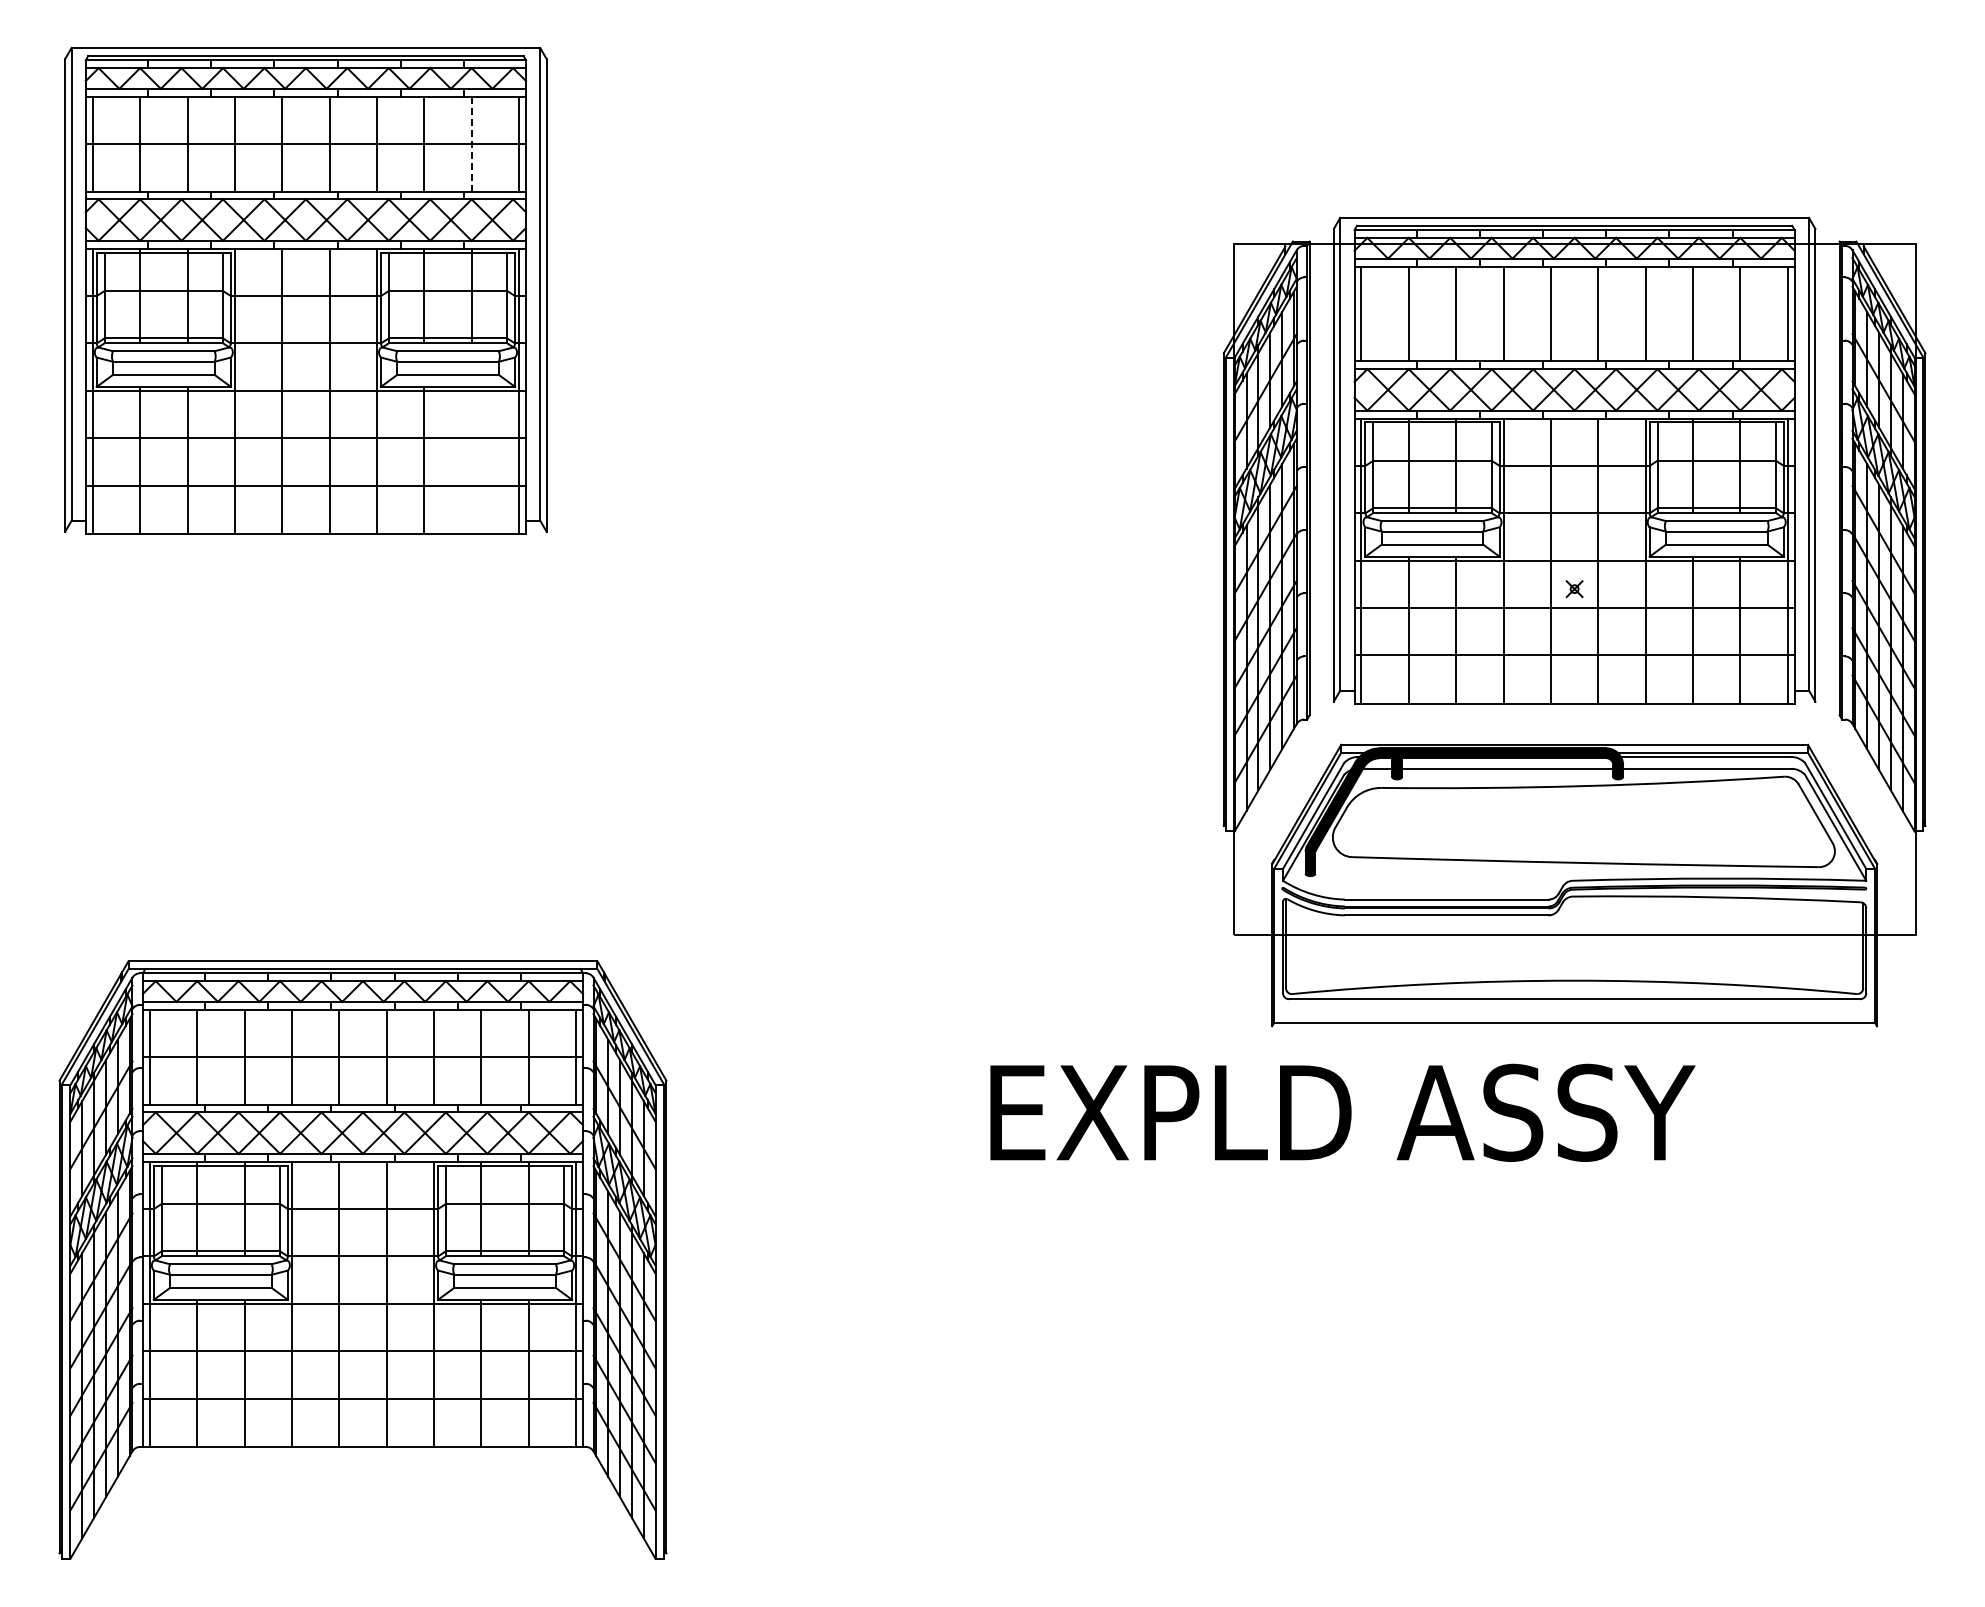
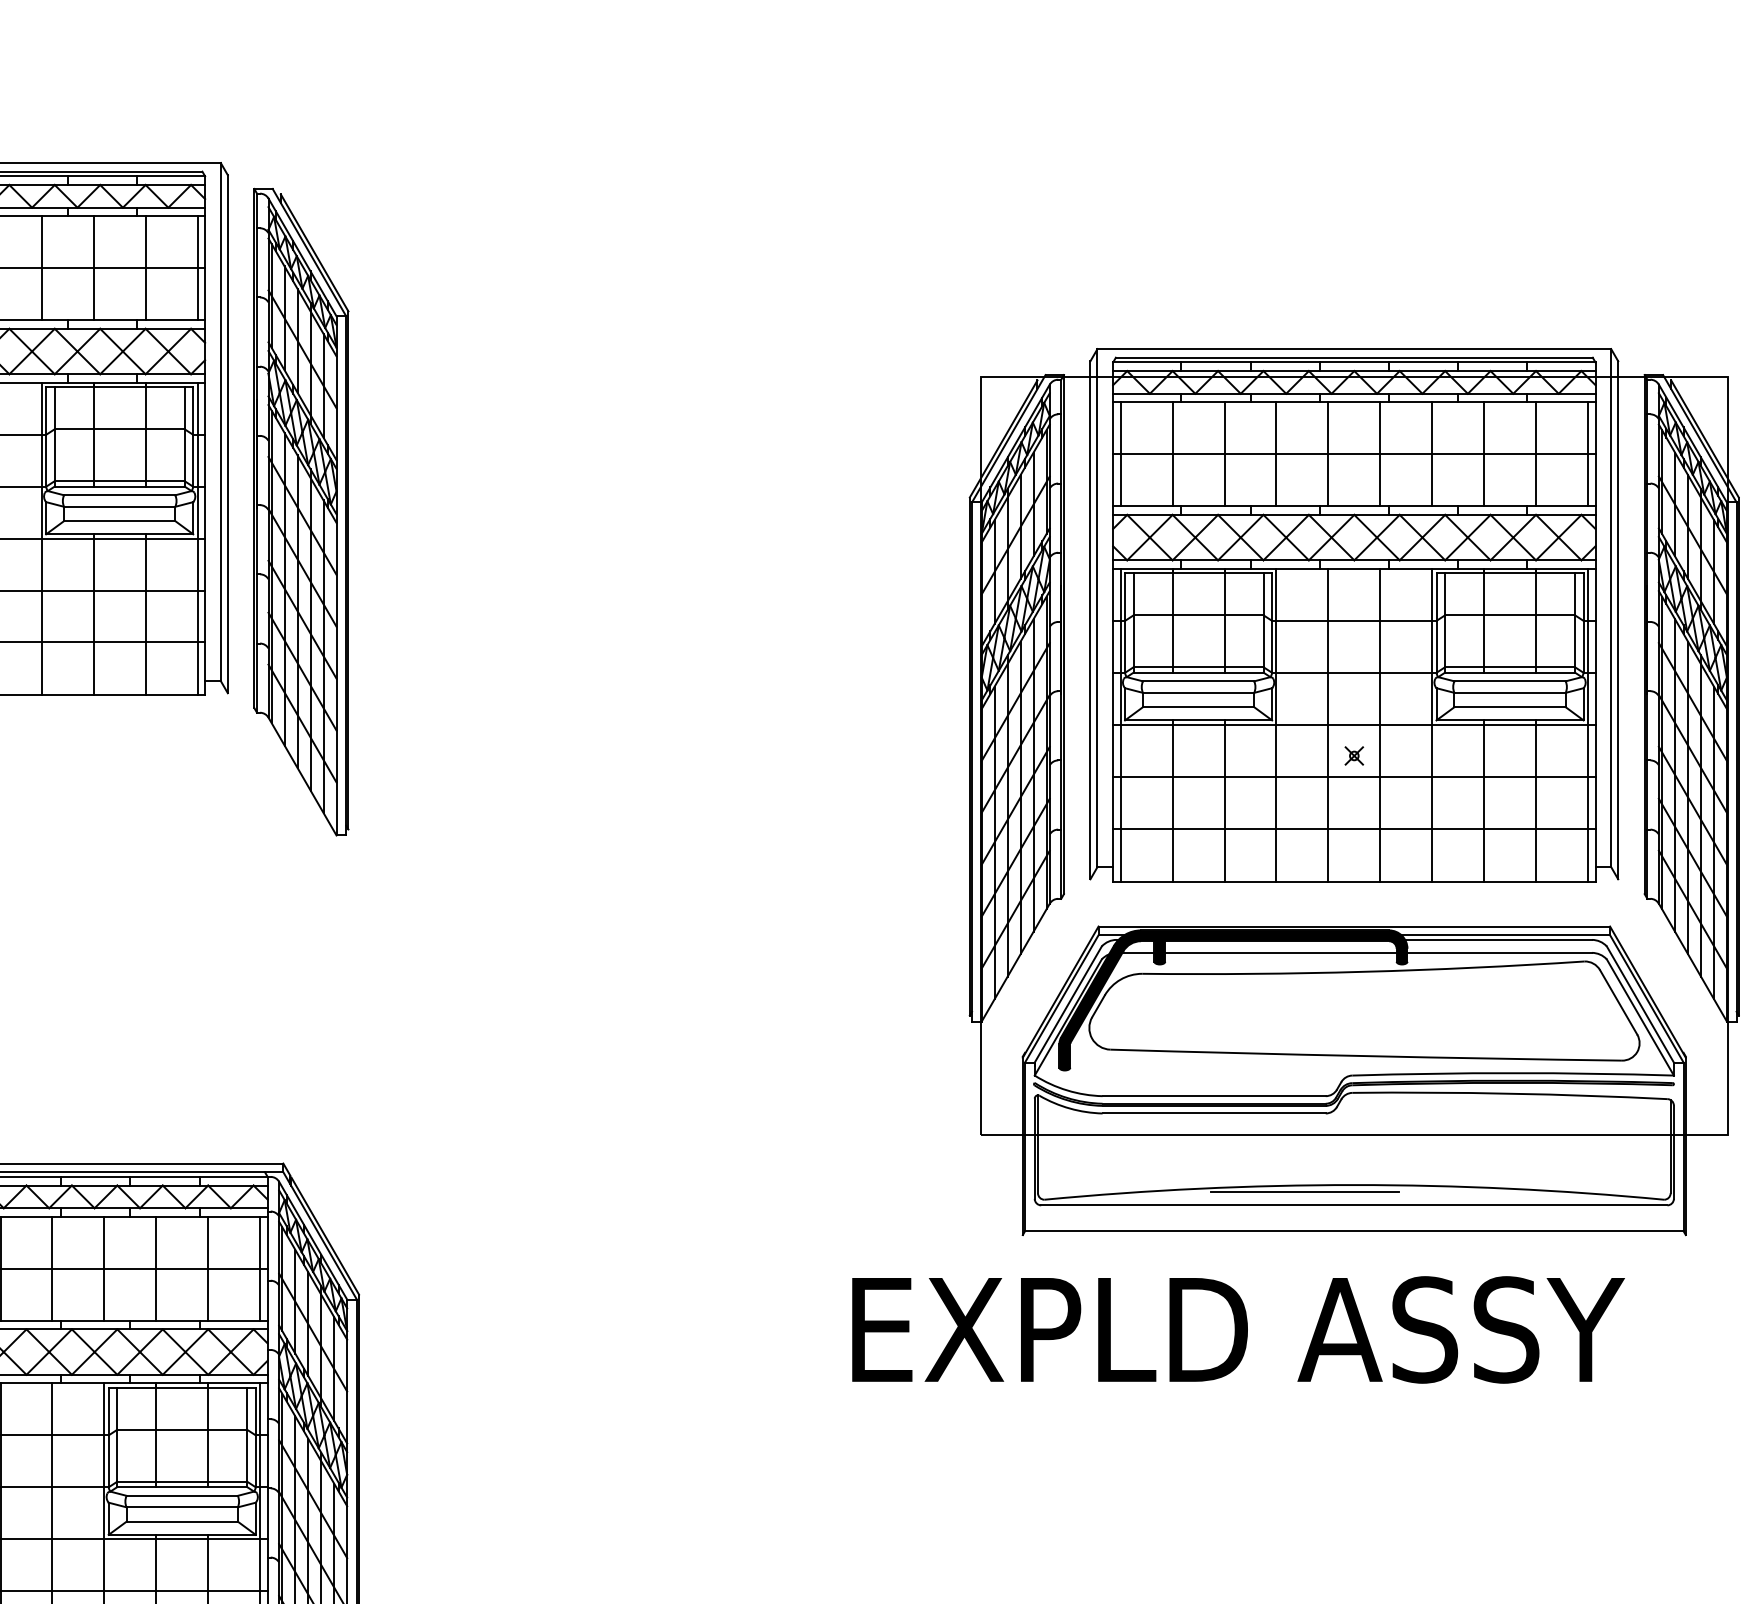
line: (471, 144) -> (145, 268), dashed -> solid
line: (1574, 313) -> (1354, 453), added
part: (613, 366) -> (301, 511), added
line: (471, 459) -> (145, 613), added
line: (1529, 987) -> (1304, 1192), added
text: (1342, 1112) -> (1238, 1329), moved

